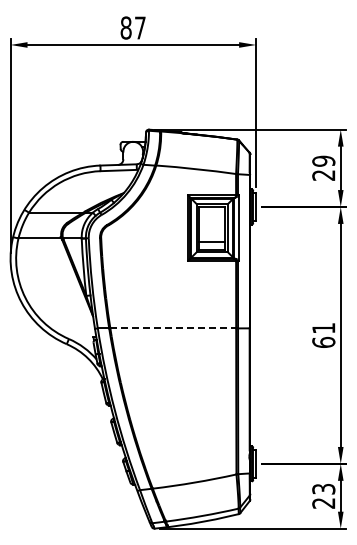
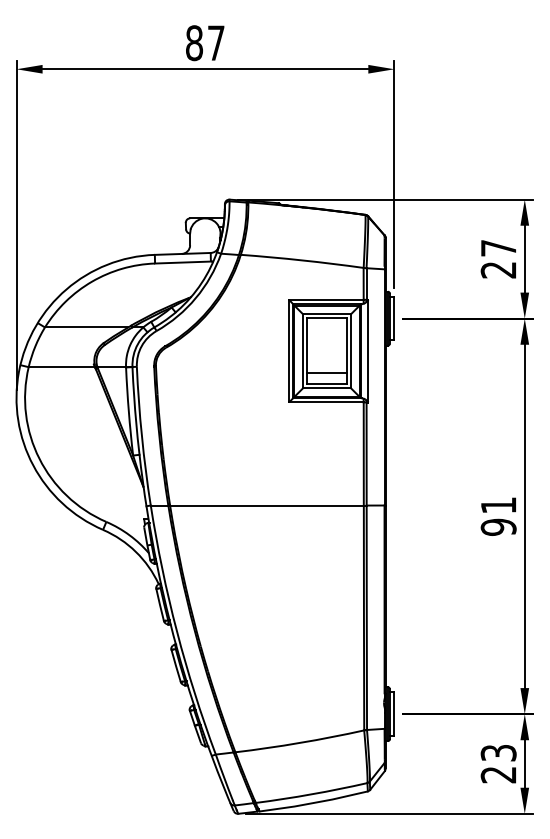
text: (323, 160) -> (498, 247), 29 -> 27
line: (173, 328) -> (267, 505), dashed -> solid
text: (323, 342) -> (498, 527), 61 -> 91

